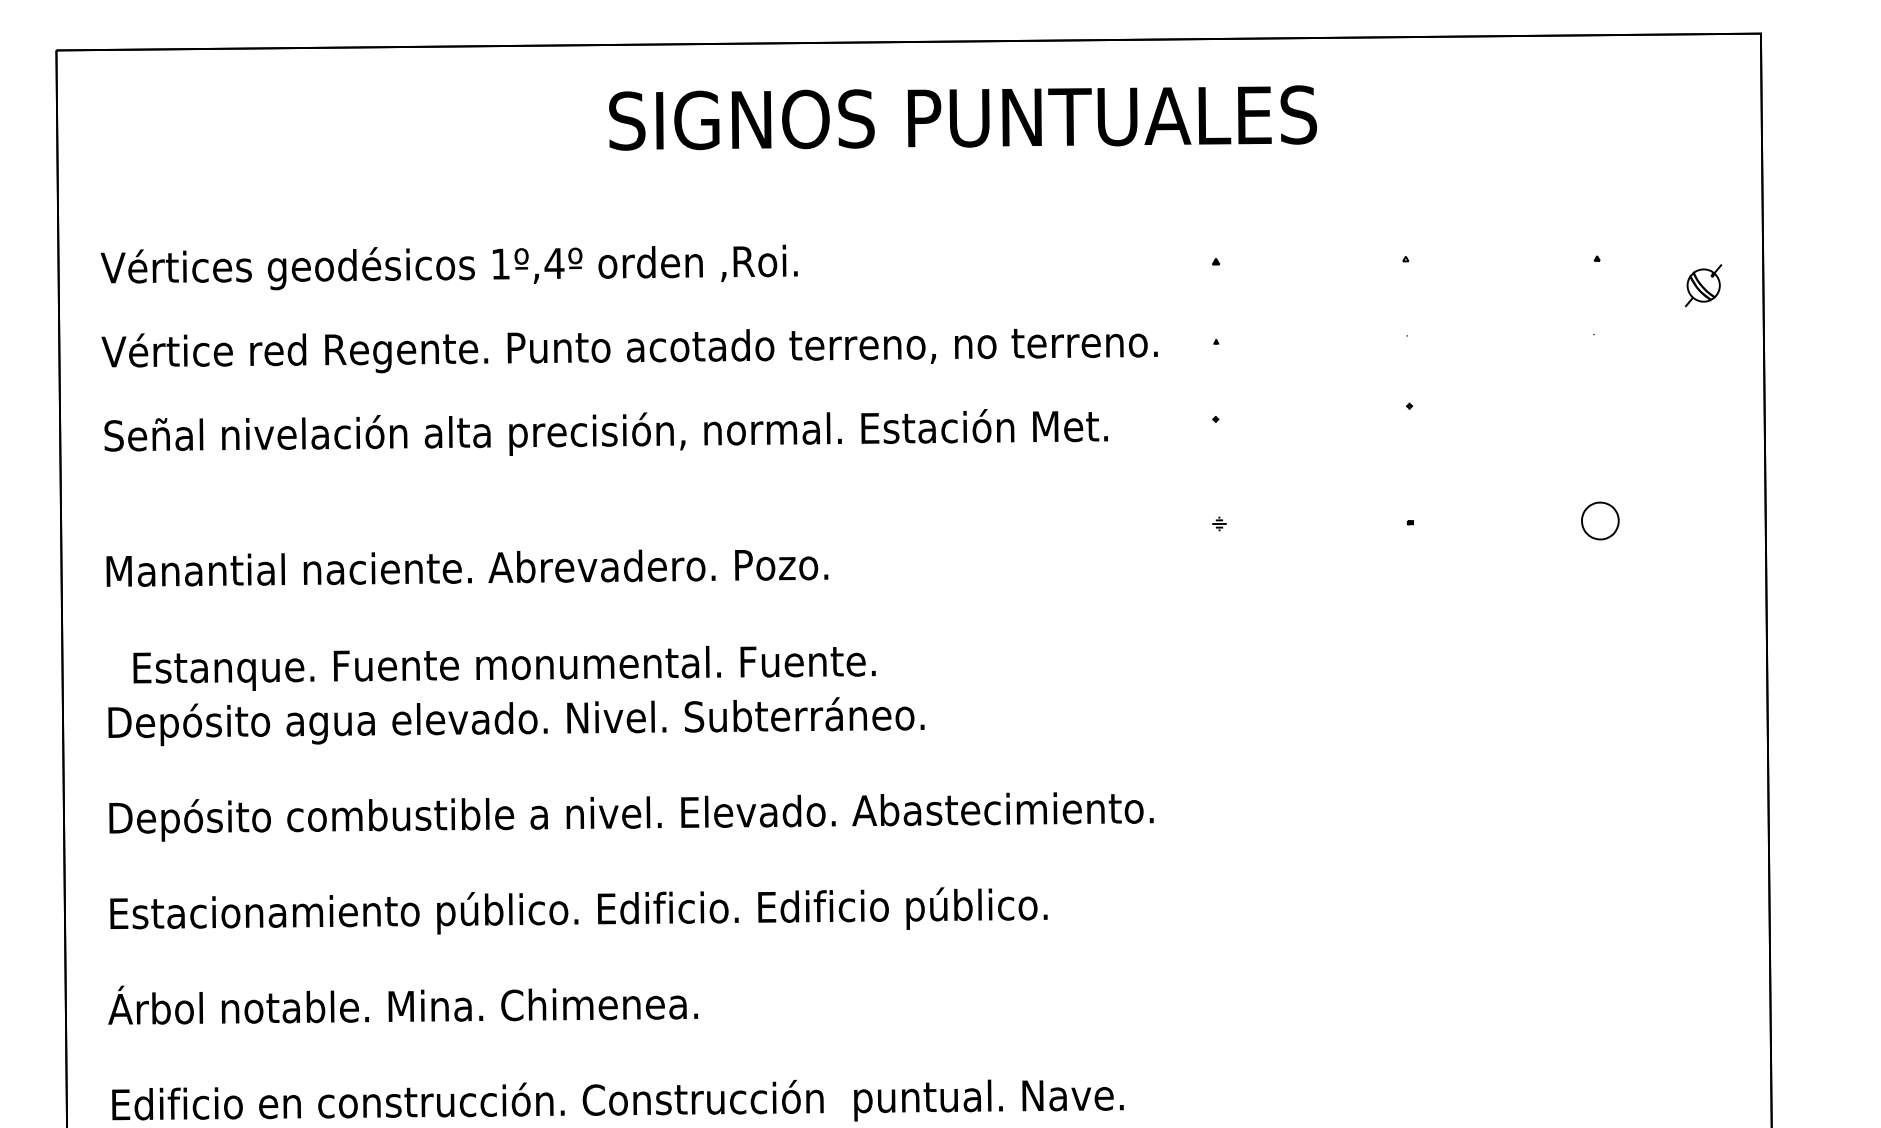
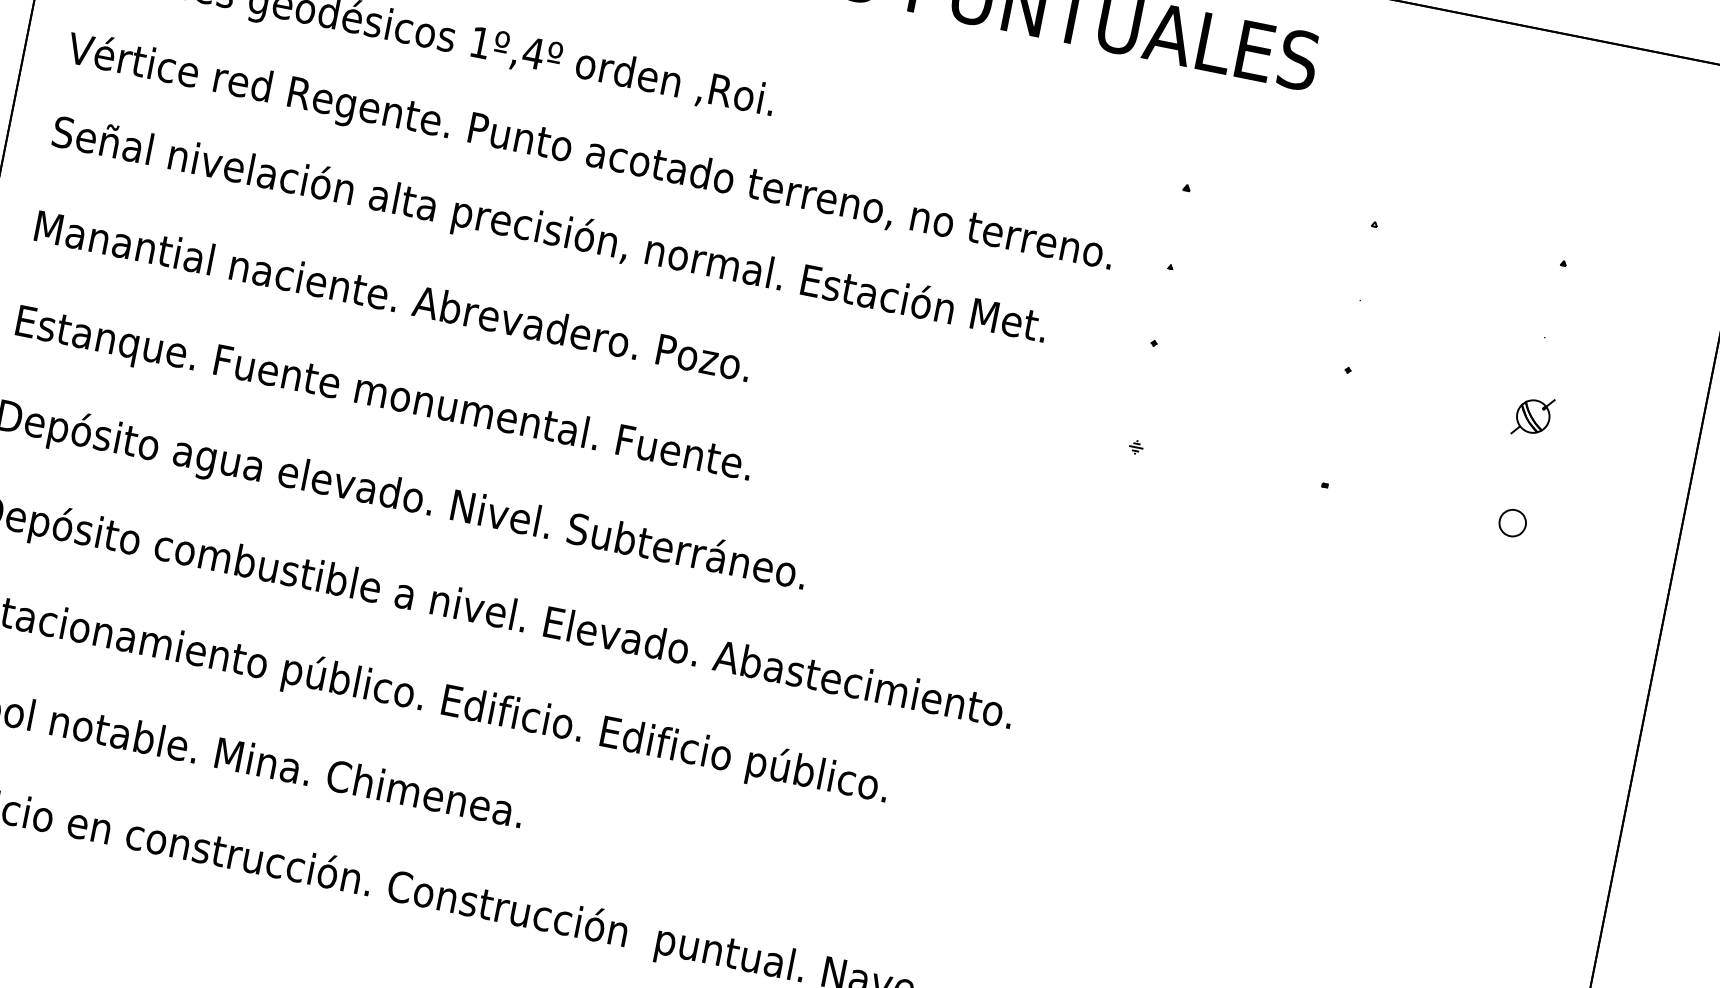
part: (1703, 285) -> (1533, 416), moved
part: (1600, 521) -> (1512, 523), size x0.71
text: (467, 567) -> (393, 295), moved
text: (504, 667) -> (383, 395), moved

